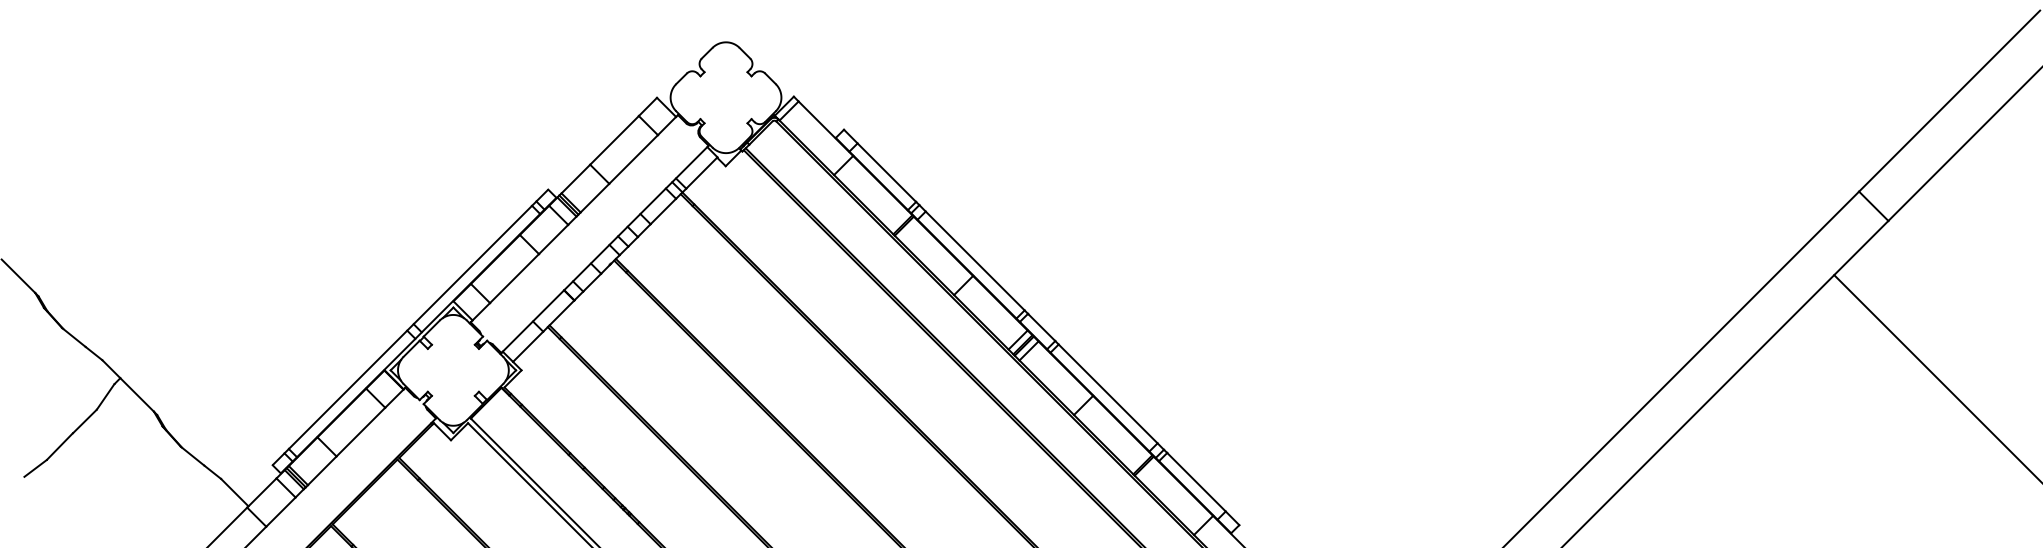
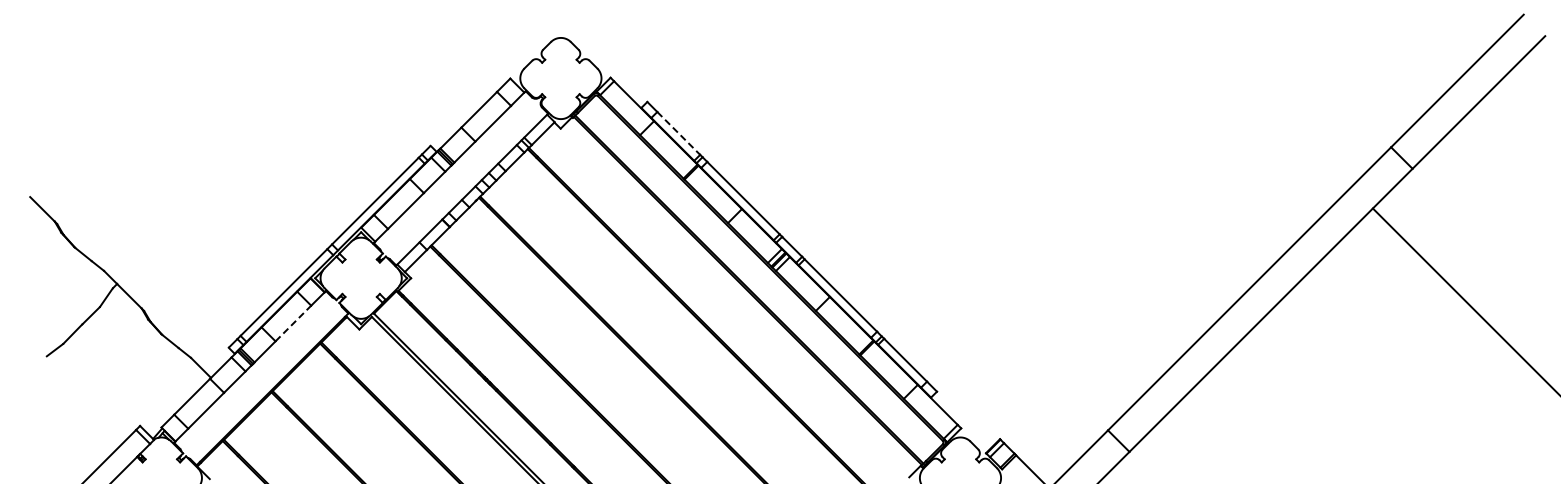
line: (887, 172) -> (679, 133), solid -> dashed
line: (361, 432) -> (293, 323), solid -> dashed

